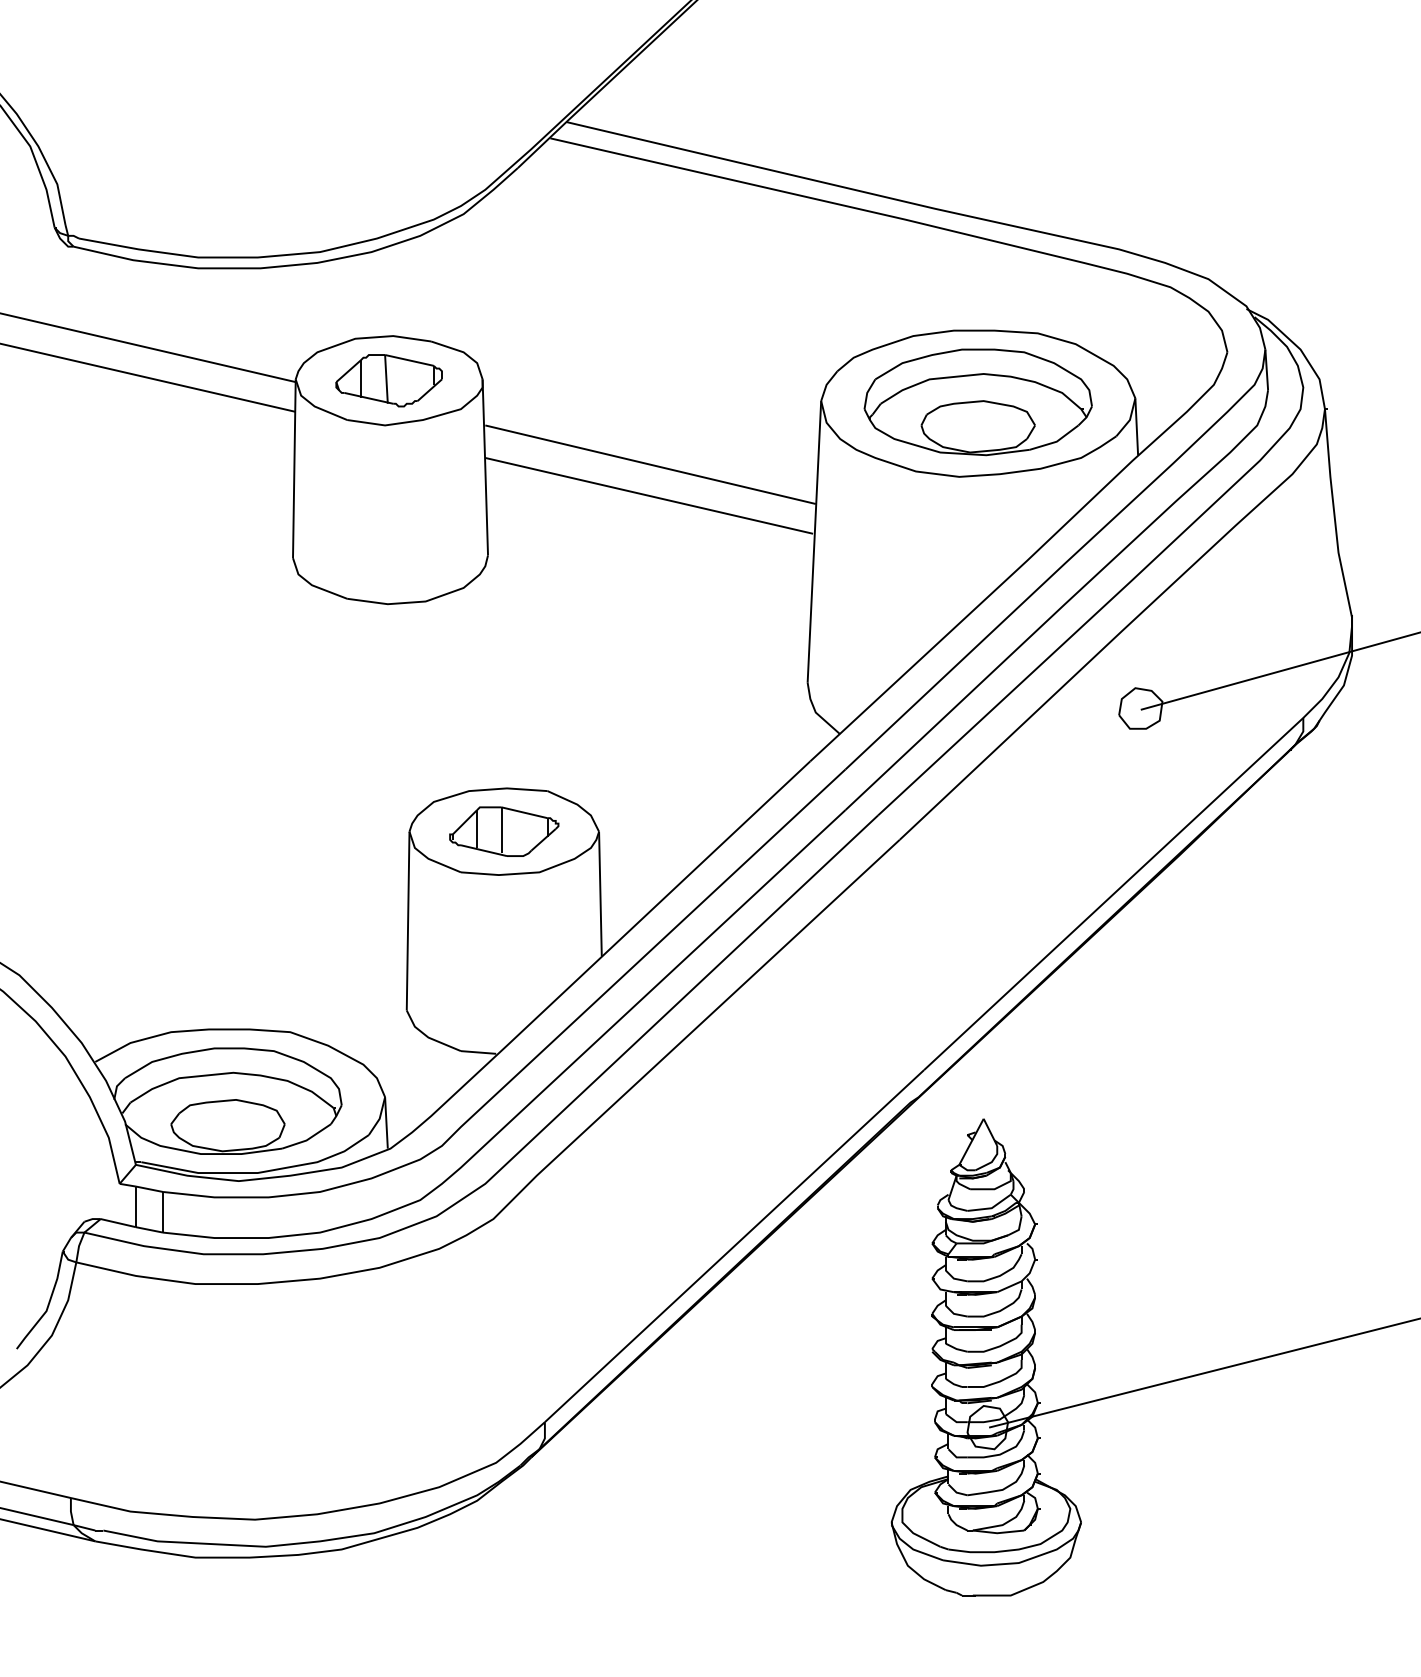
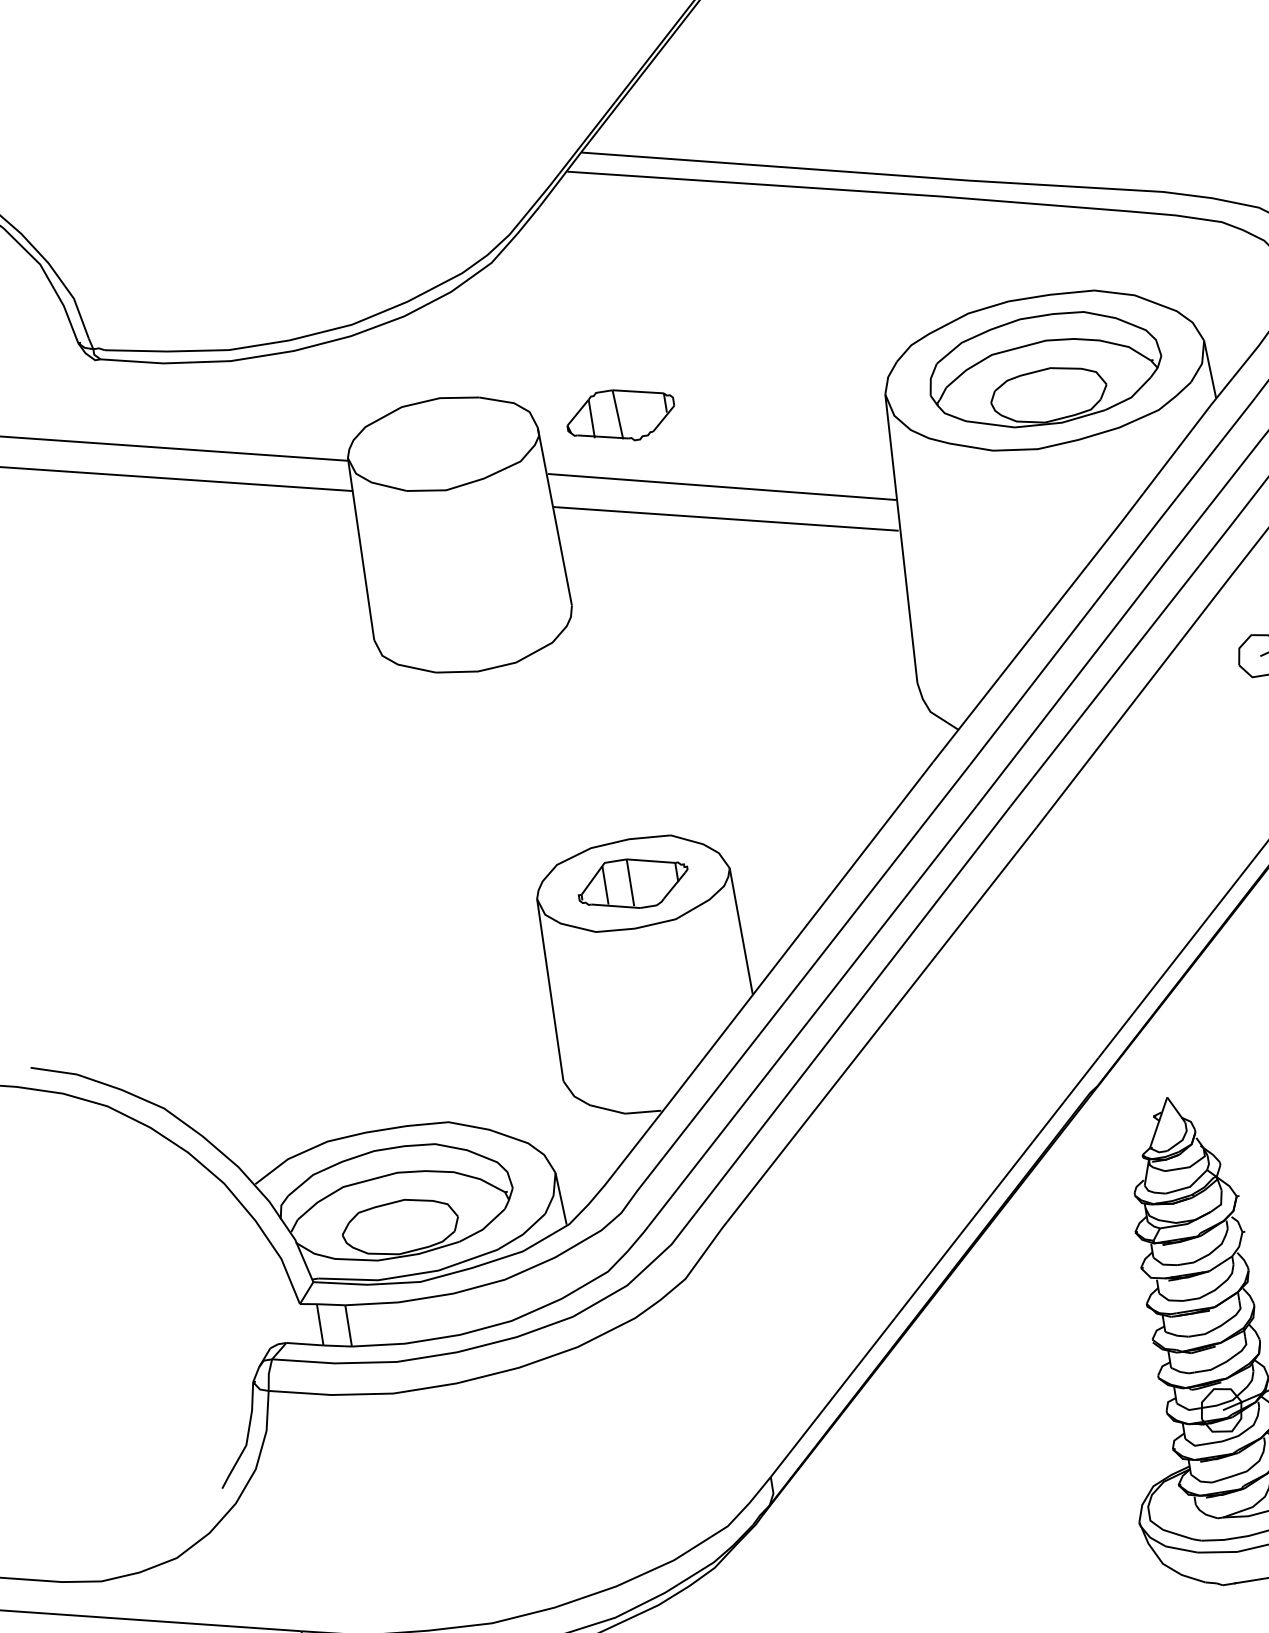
part: (388, 380) -> (620, 415), moved

